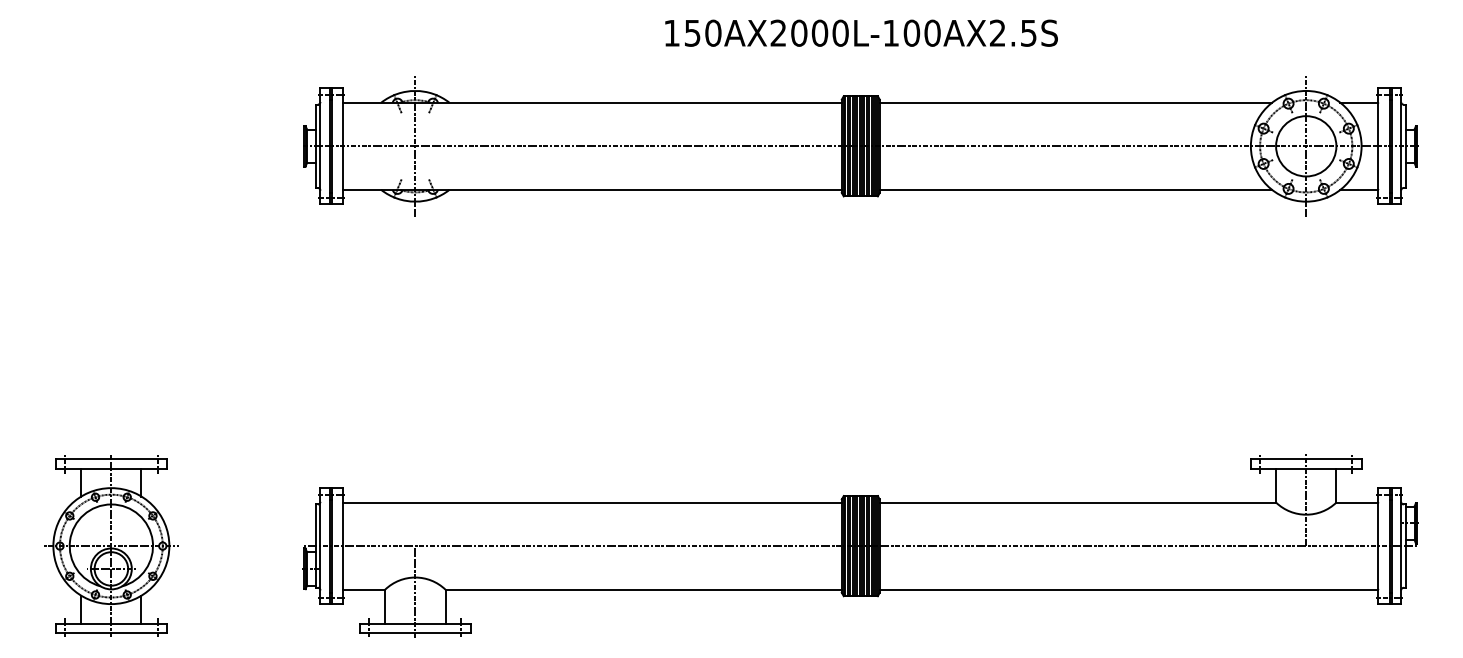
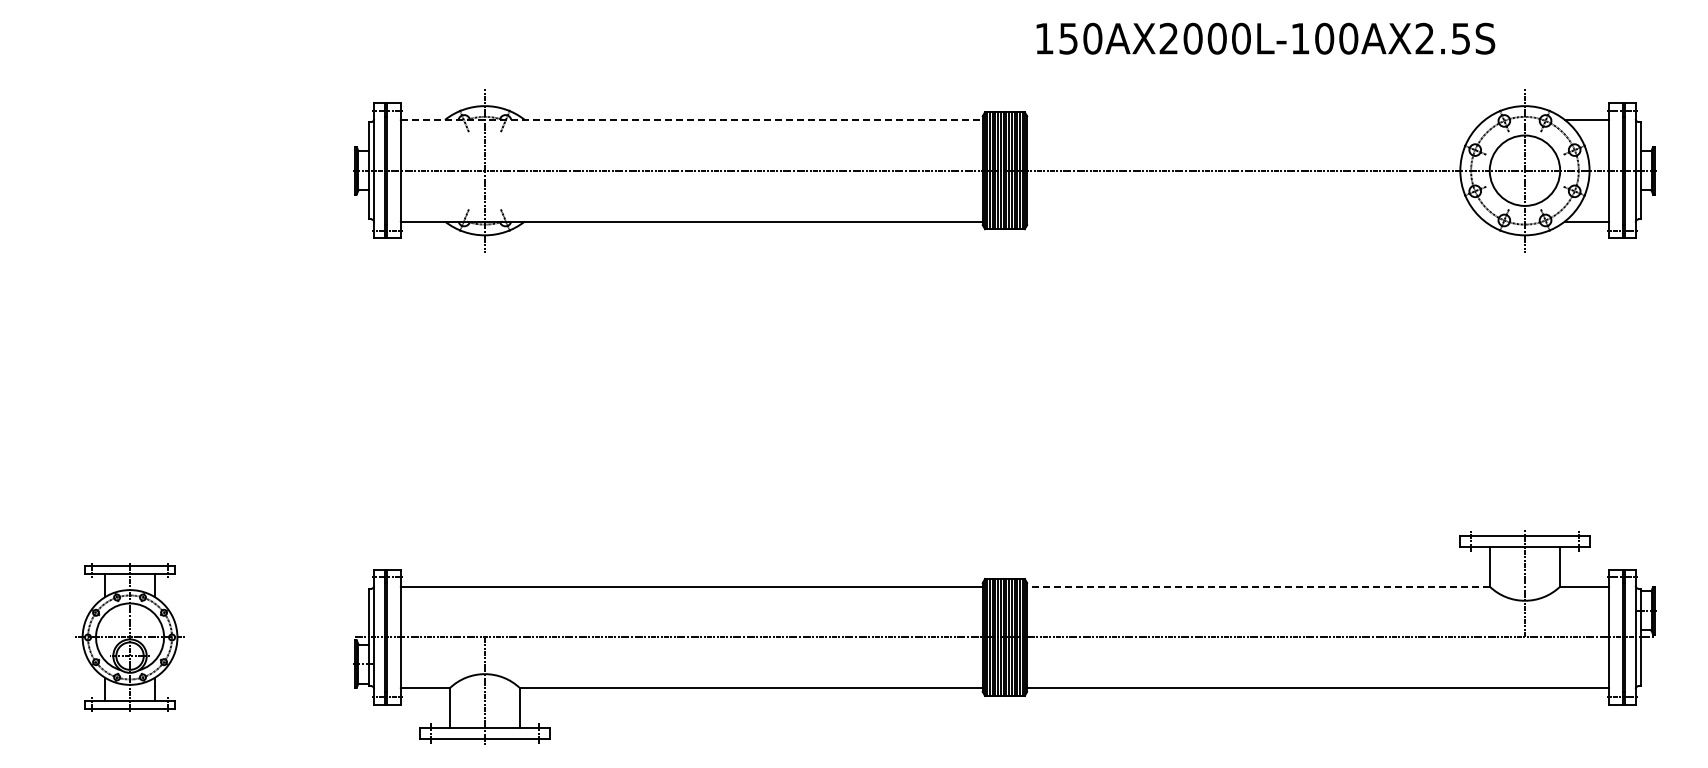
text: (861, 33) -> (1265, 38), moved
line: (592, 102) -> (691, 119), solid -> dashed
line: (1076, 102) -> (1256, 119), removed
line: (1076, 189) -> (1256, 221), removed
line: (1077, 502) -> (1257, 586), solid -> dashed
part: (110, 546) -> (129, 637), size x0.7

